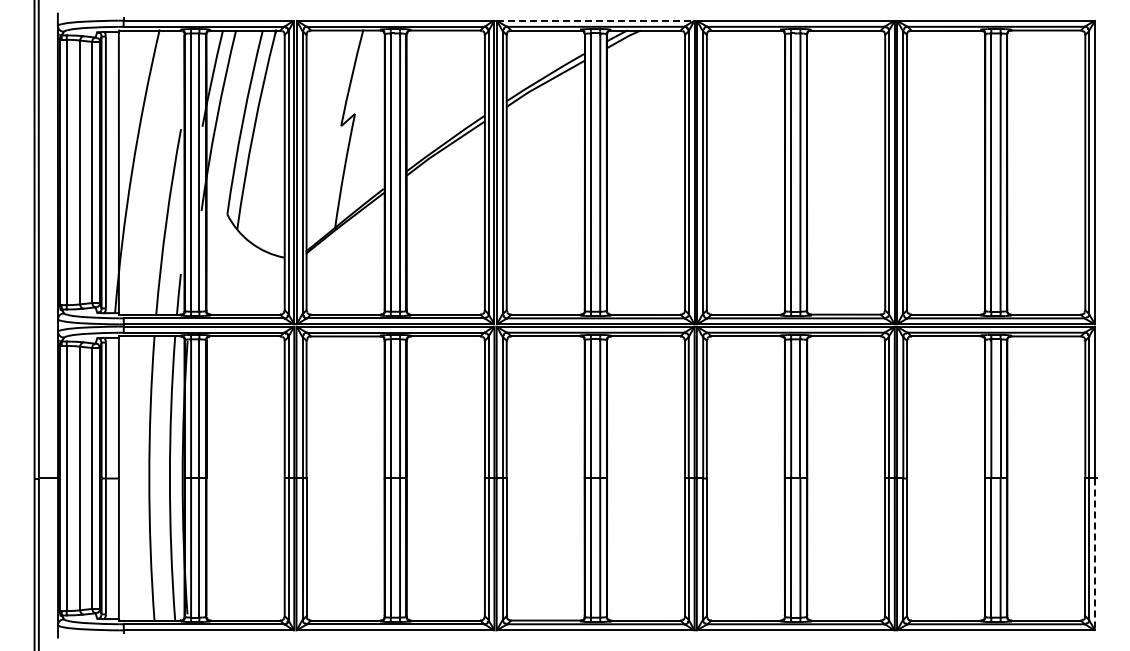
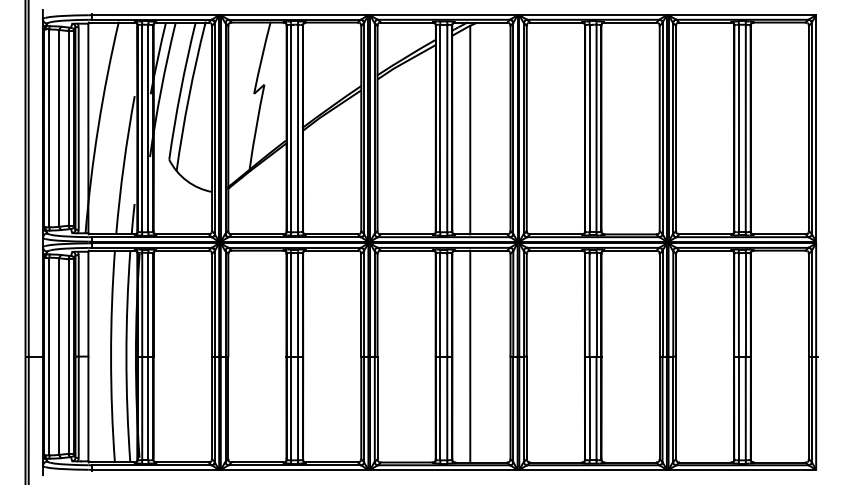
line: (595, 20) -> (443, 15), dashed -> solid
line: (631, 174) -> (470, 129), added
line: (631, 478) -> (470, 356), added
line: (1094, 554) -> (815, 413), dashed -> solid

